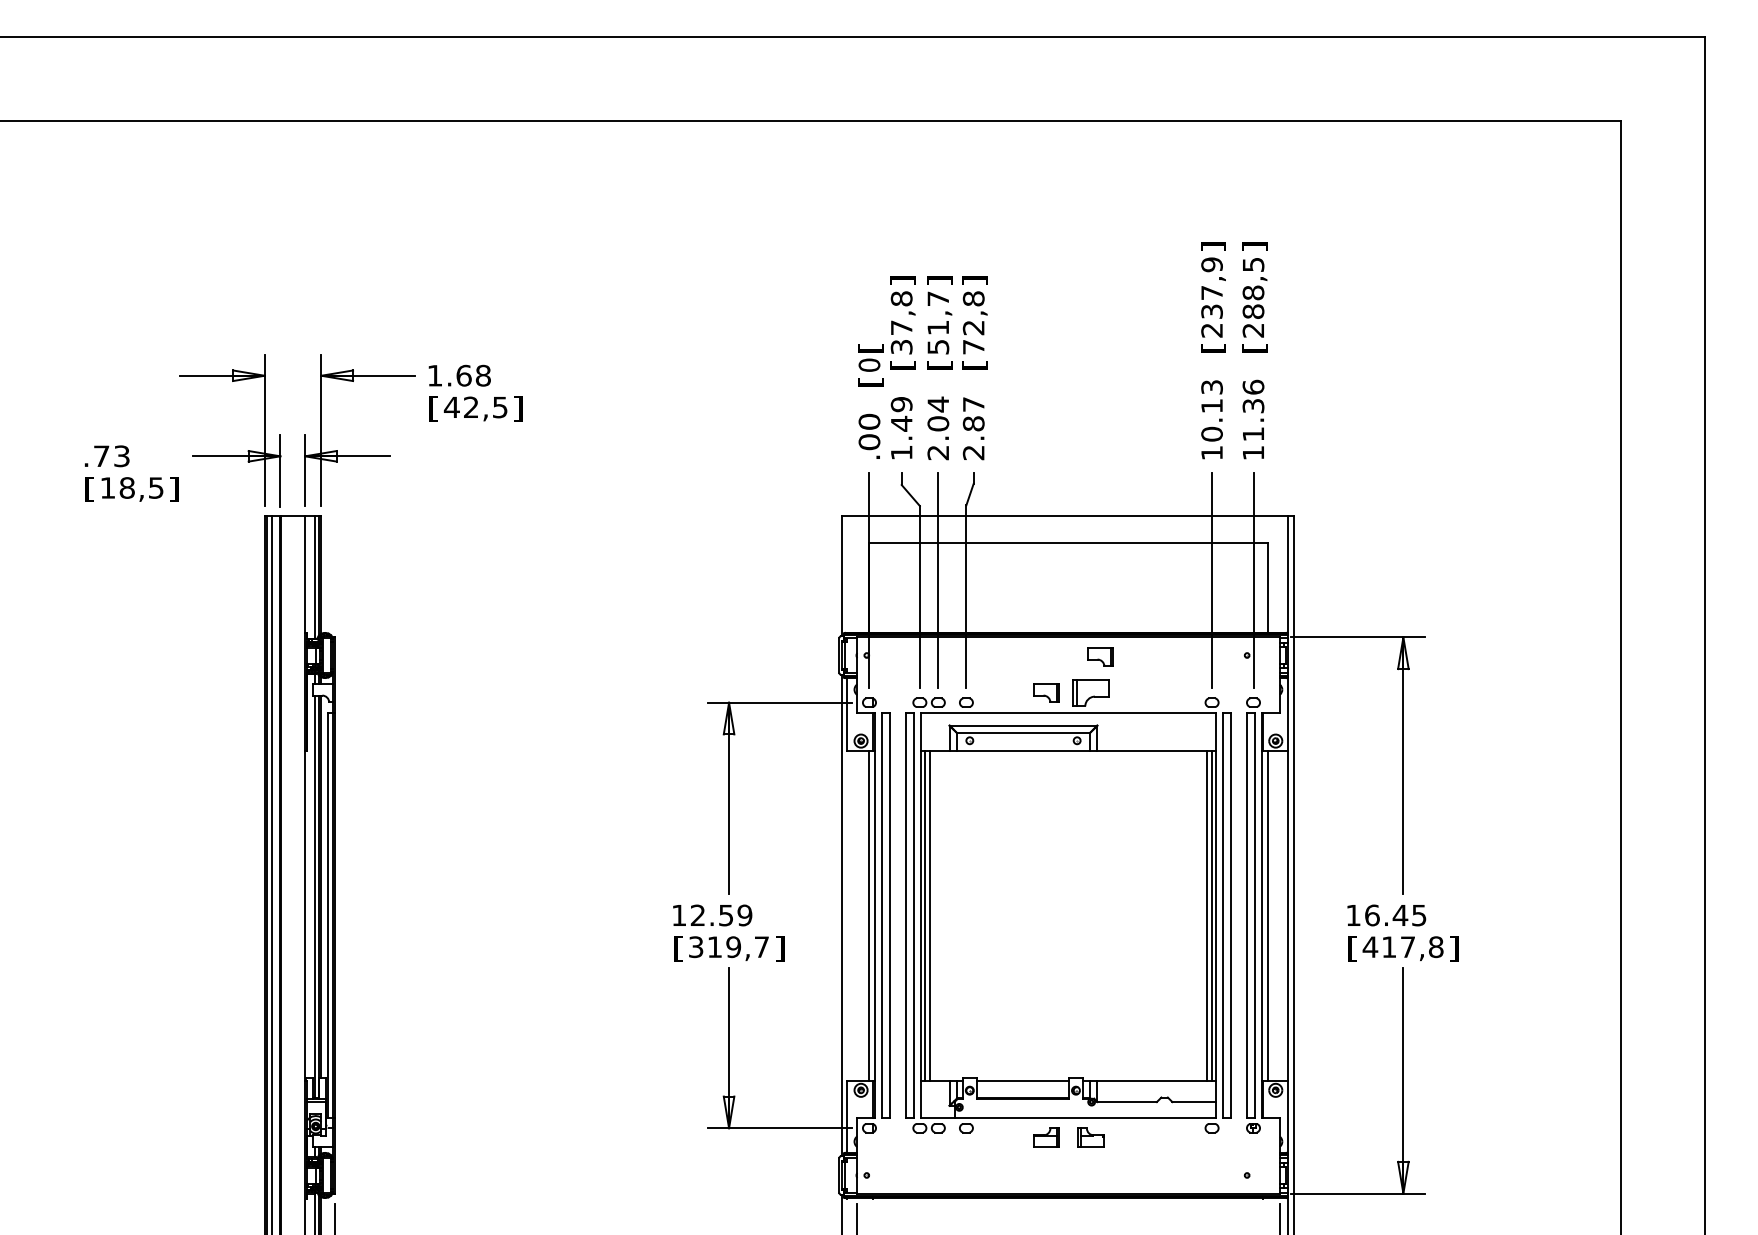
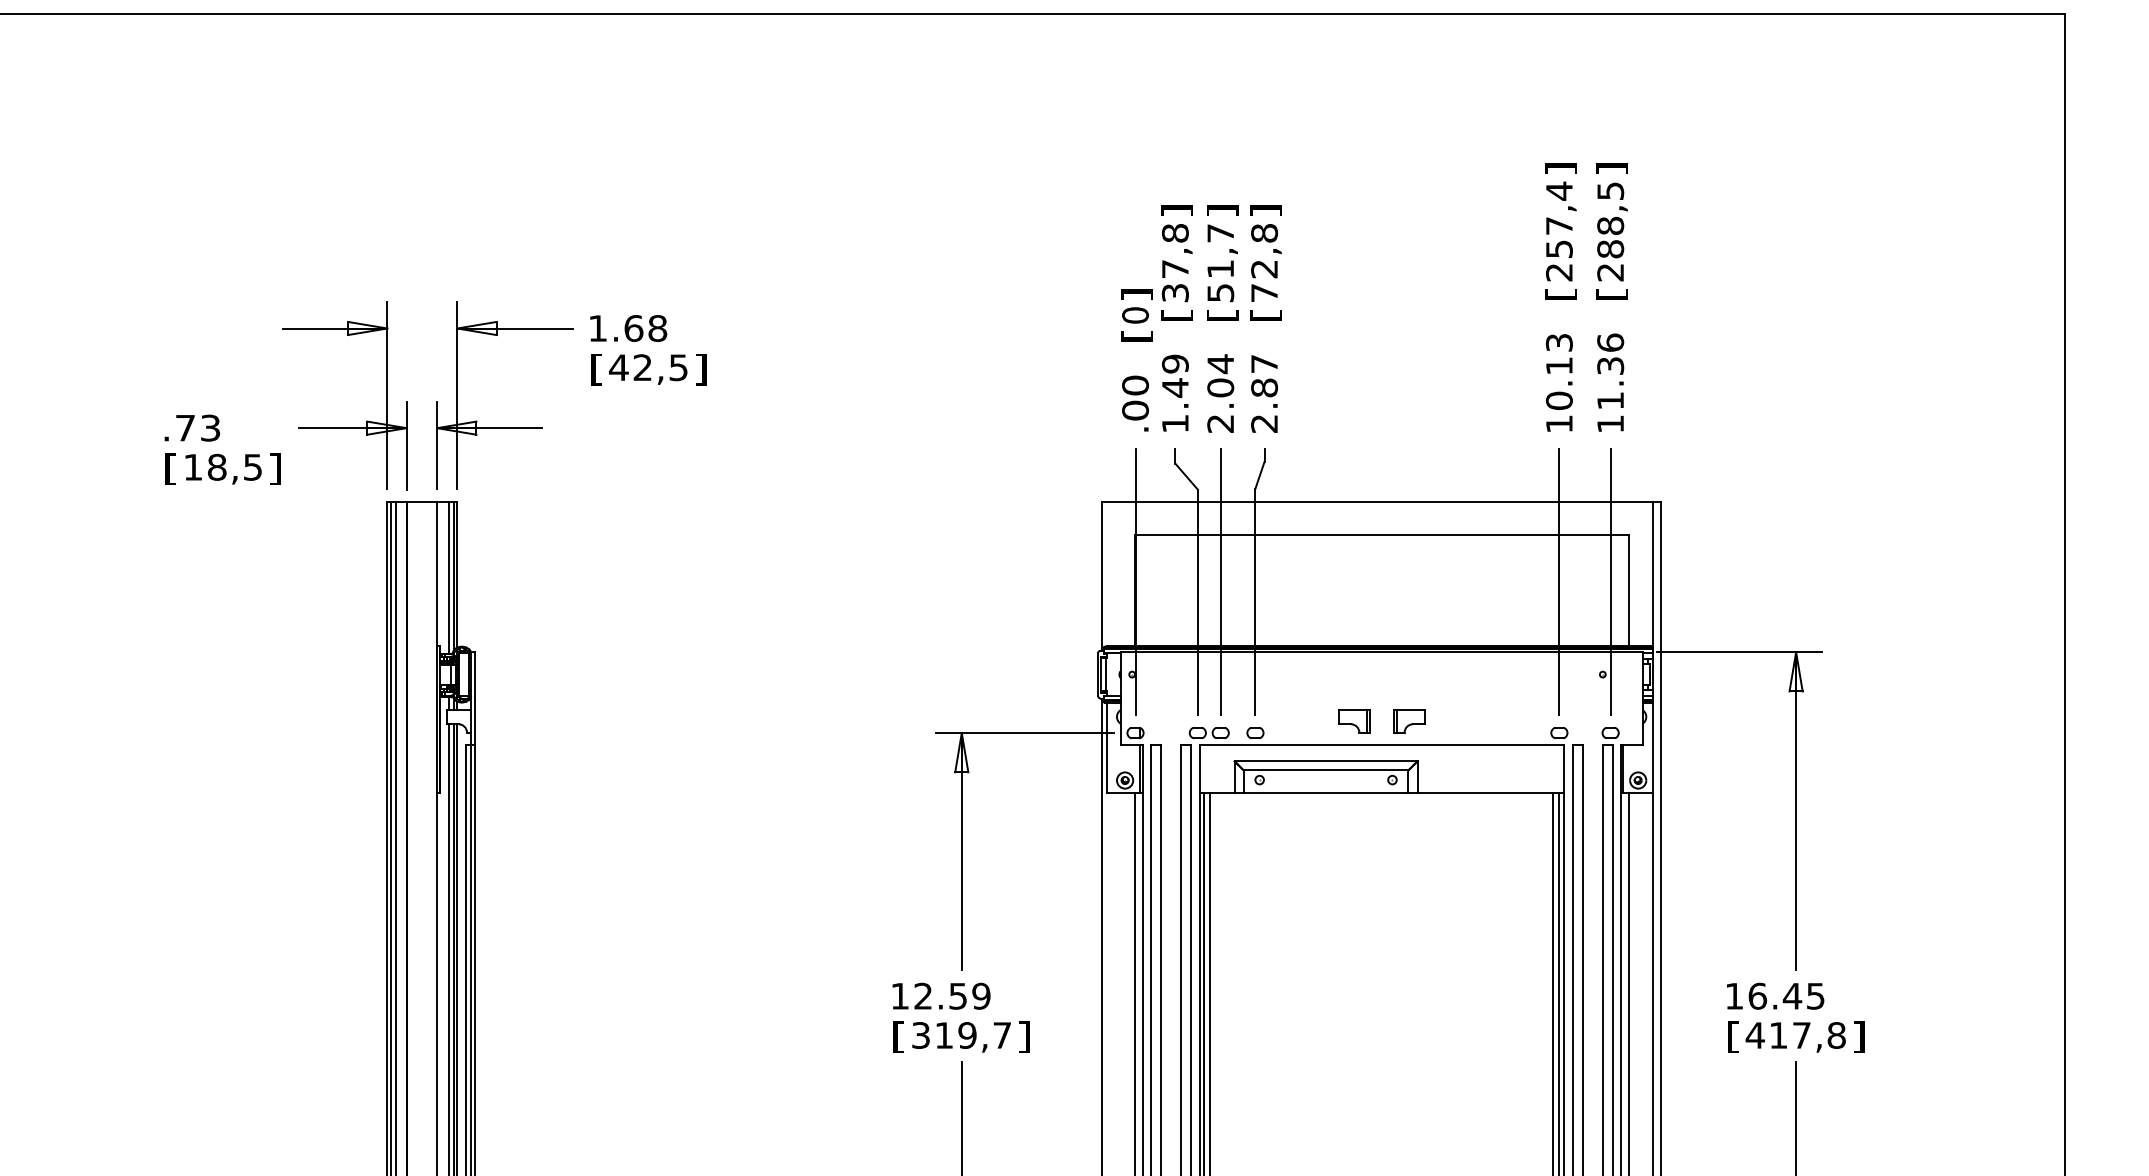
text: (1211, 287) -> (1558, 219), 237,9 -> 257,4
text: (870, 348) -> (1136, 294), [ -> ]
part: (1100, 656) -> (1421, 675), removed
part: (1090, 692) -> (1408, 720), size x0.71

